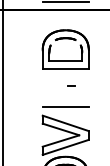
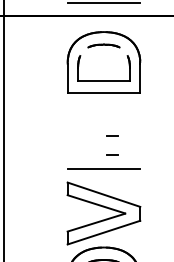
part: (65, 49) -> (103, 62), moved
line: (71, 97) -> (113, 153), added

